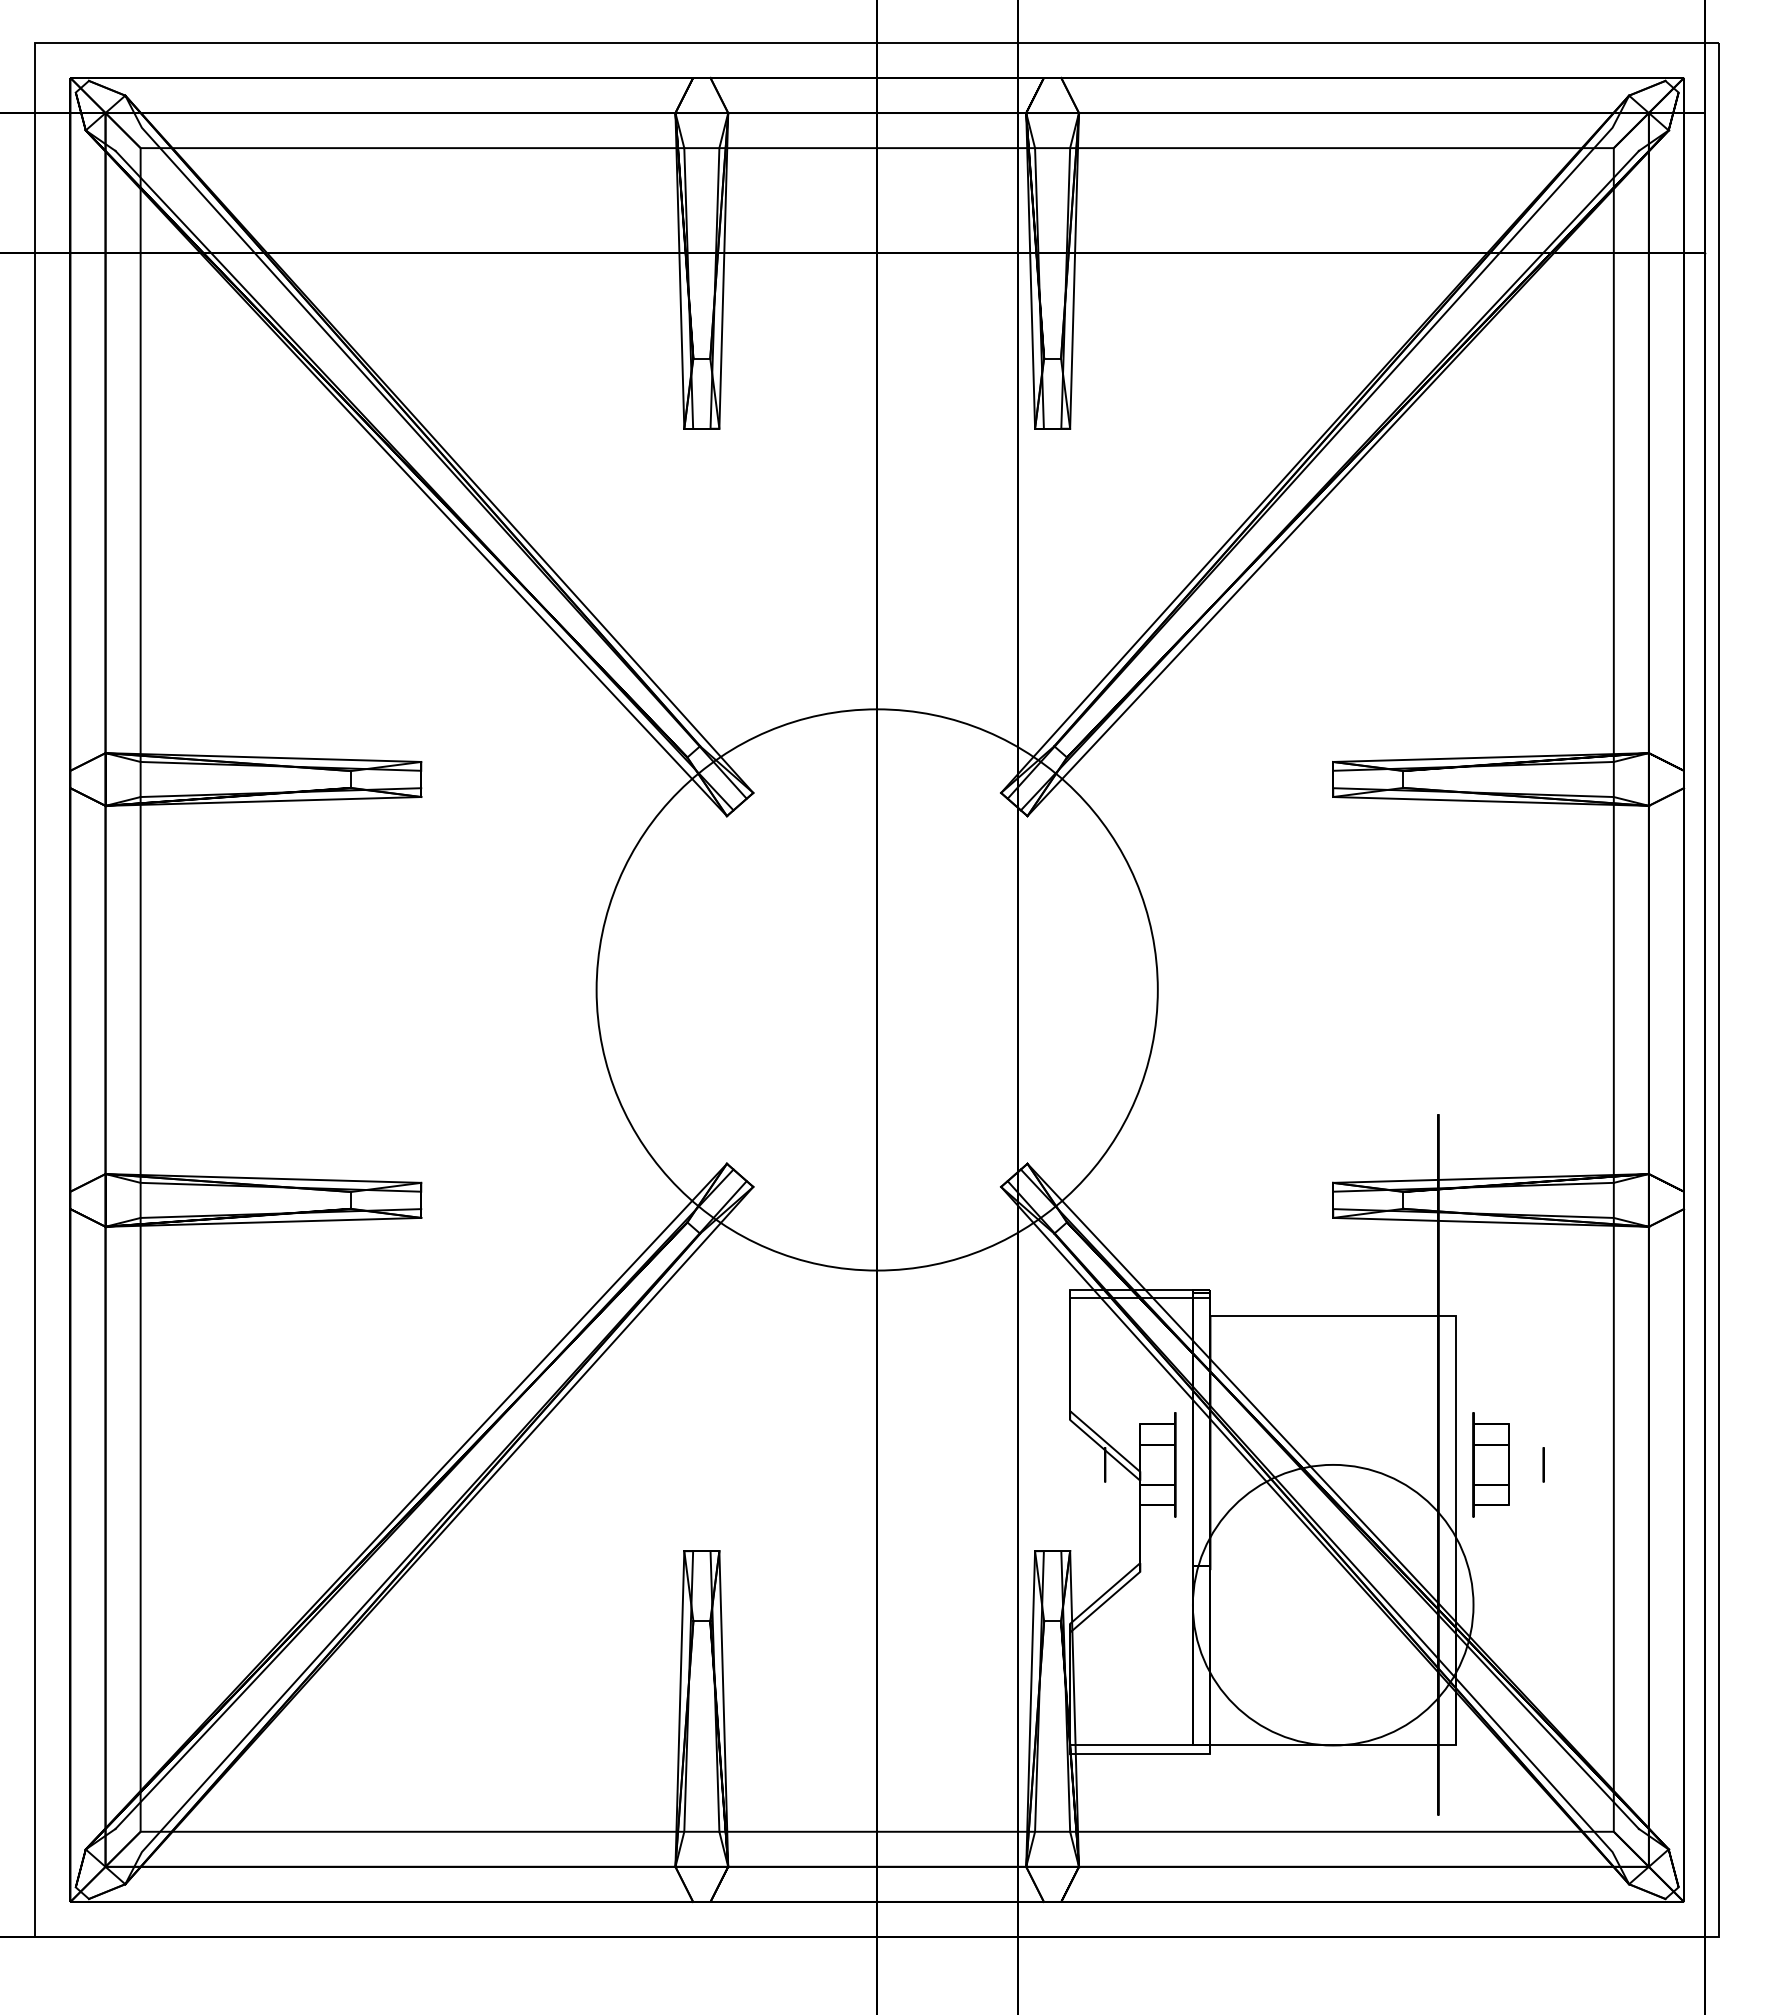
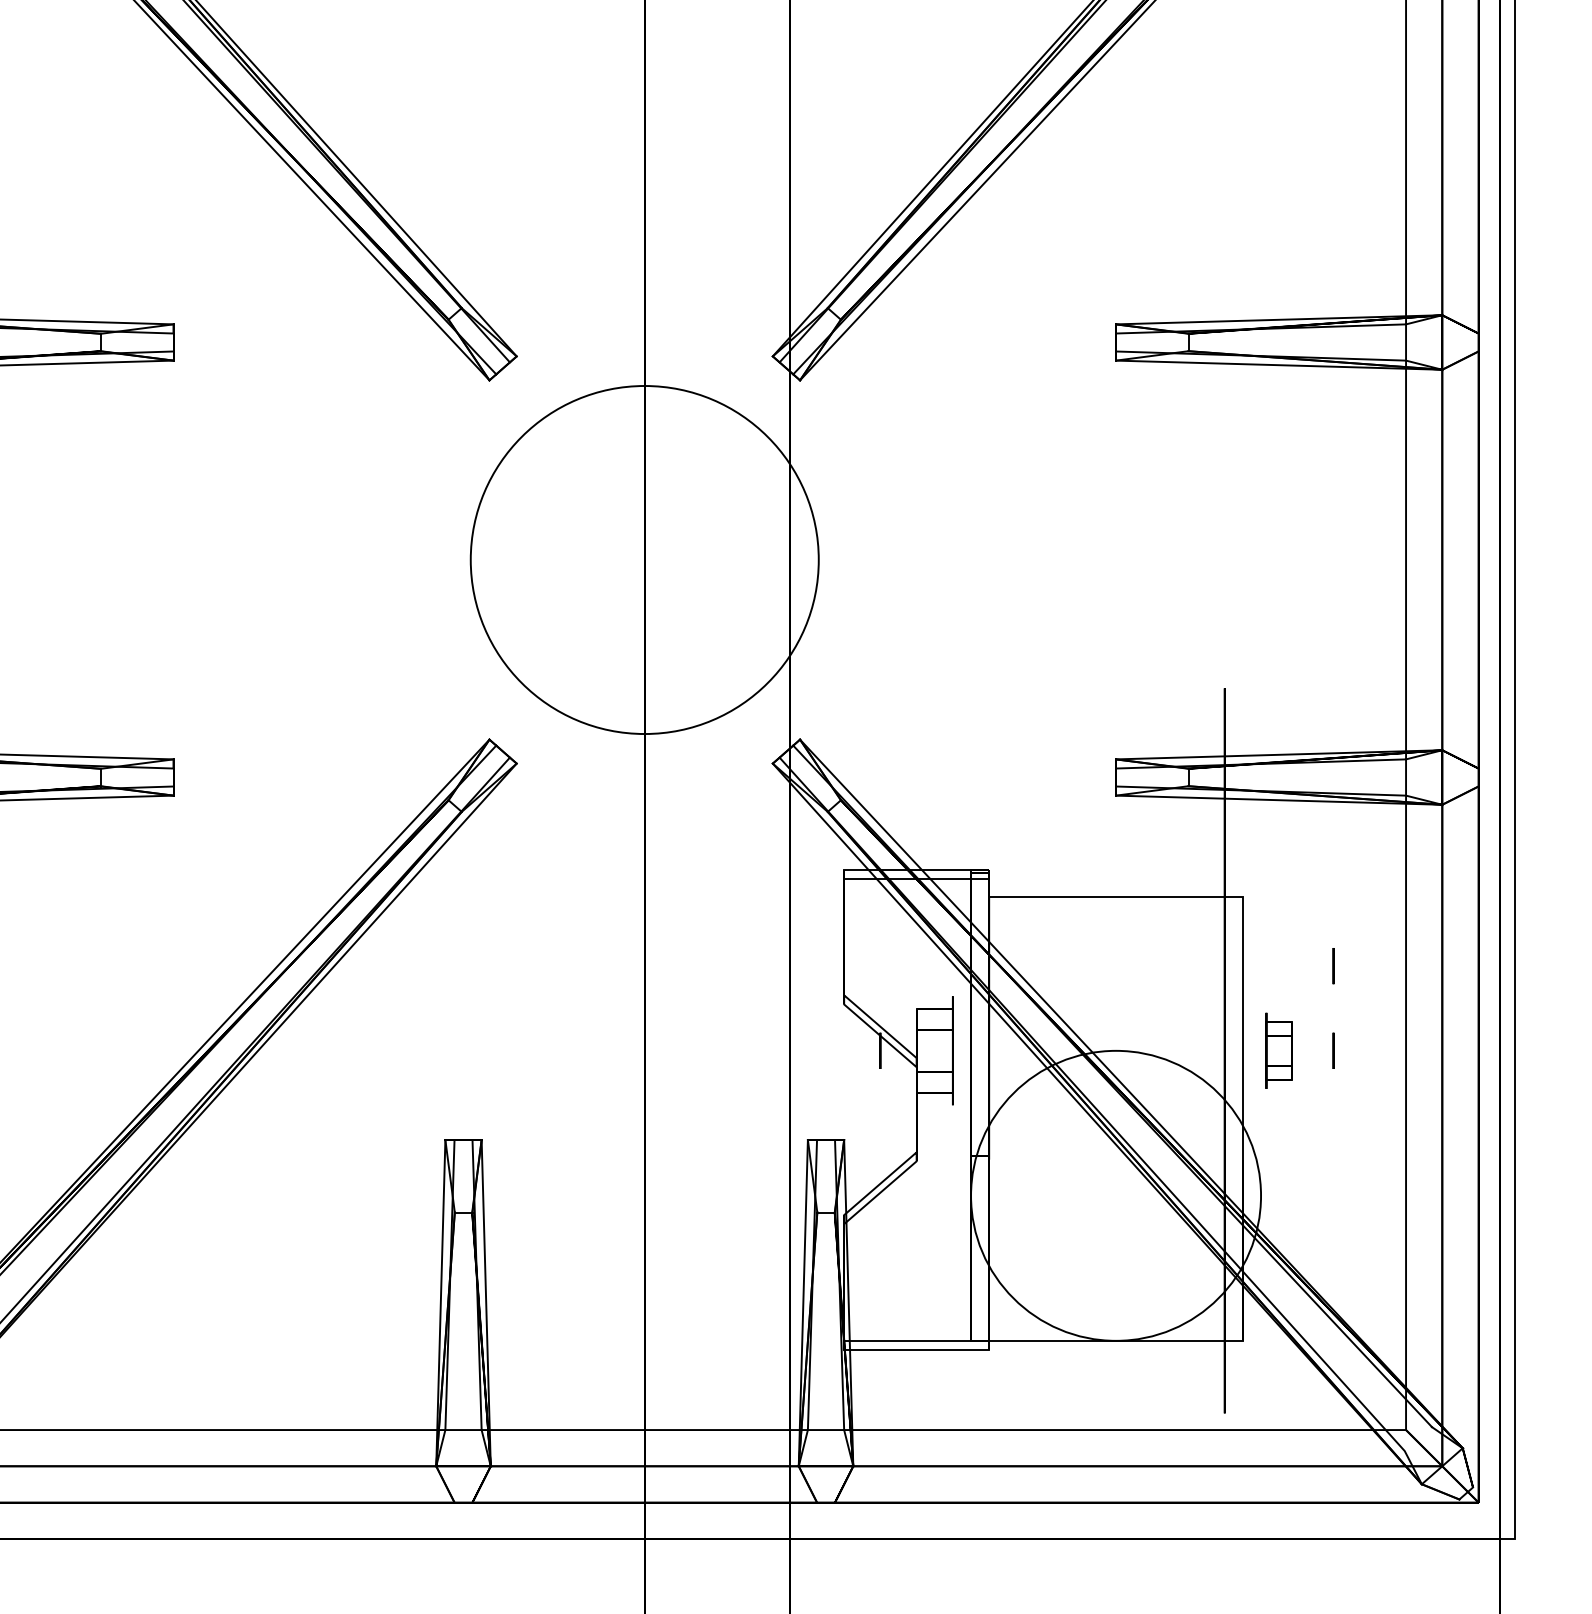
circle: (876, 989) -> (644, 559), size x0.6
circle: (1543, 1382) -> (1333, 965), added
part: (1490, 1464) -> (1278, 1050), size x0.7

